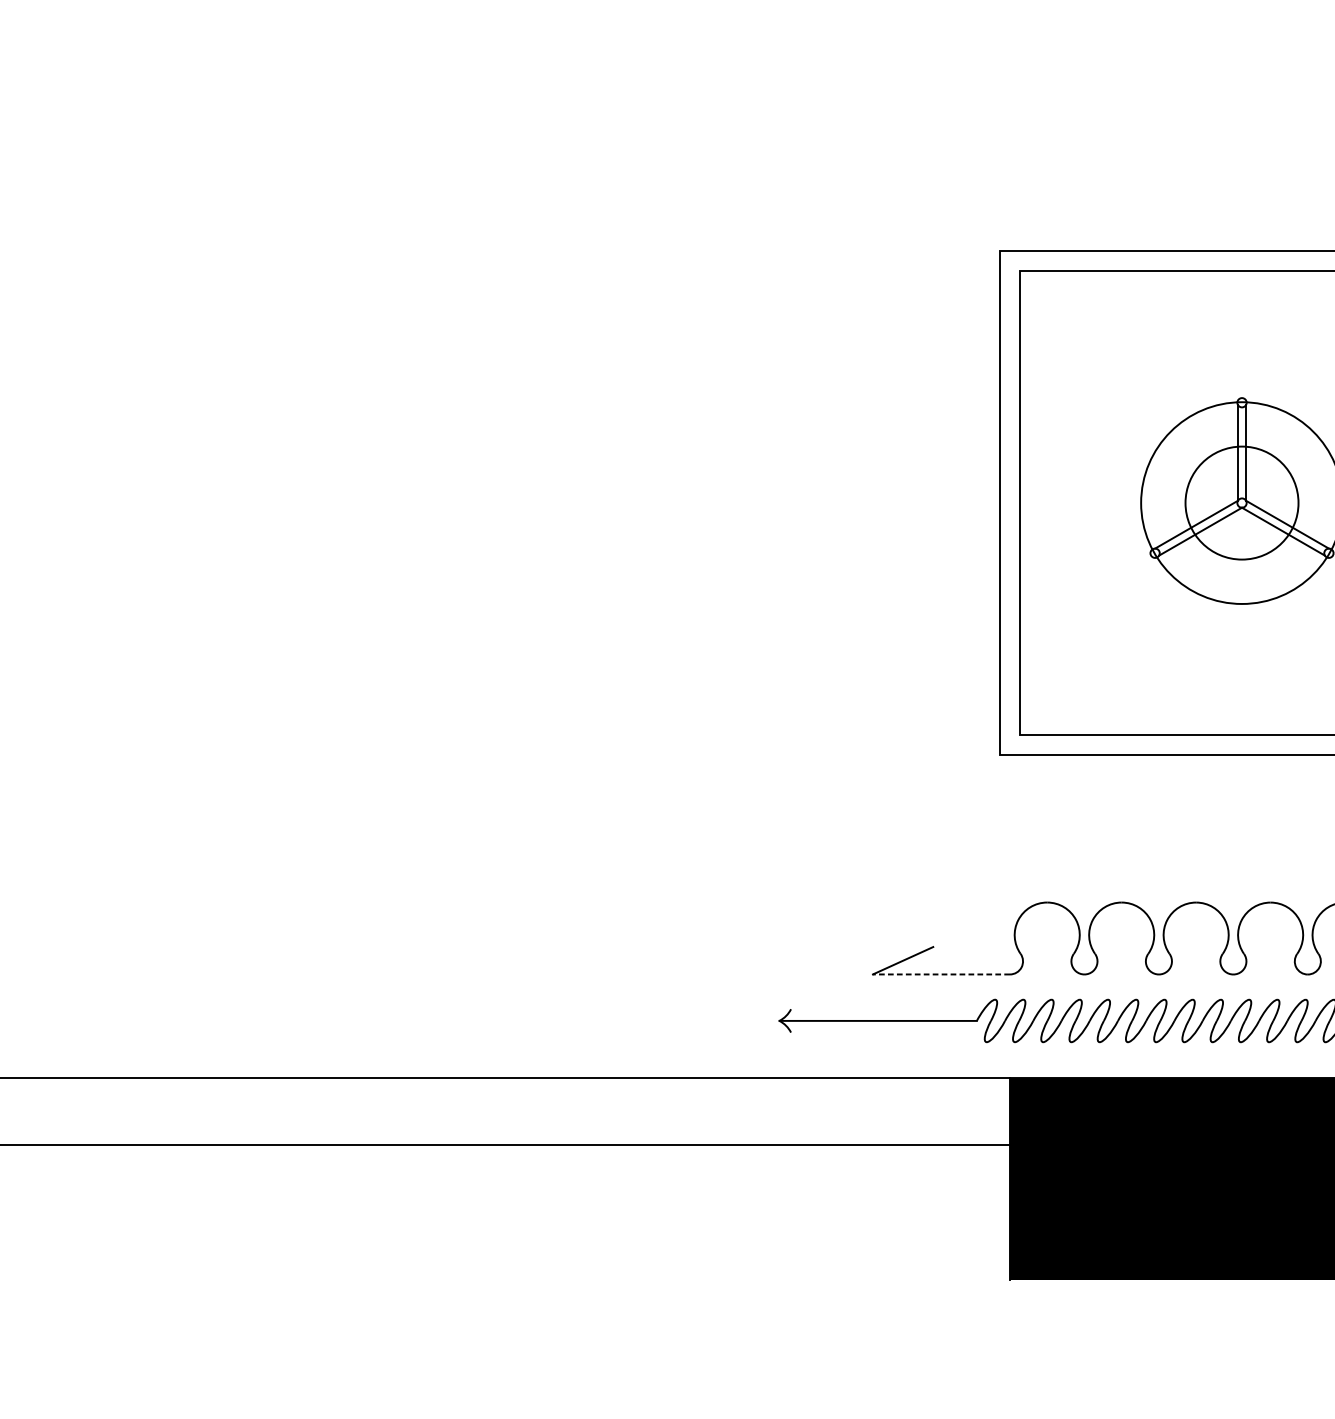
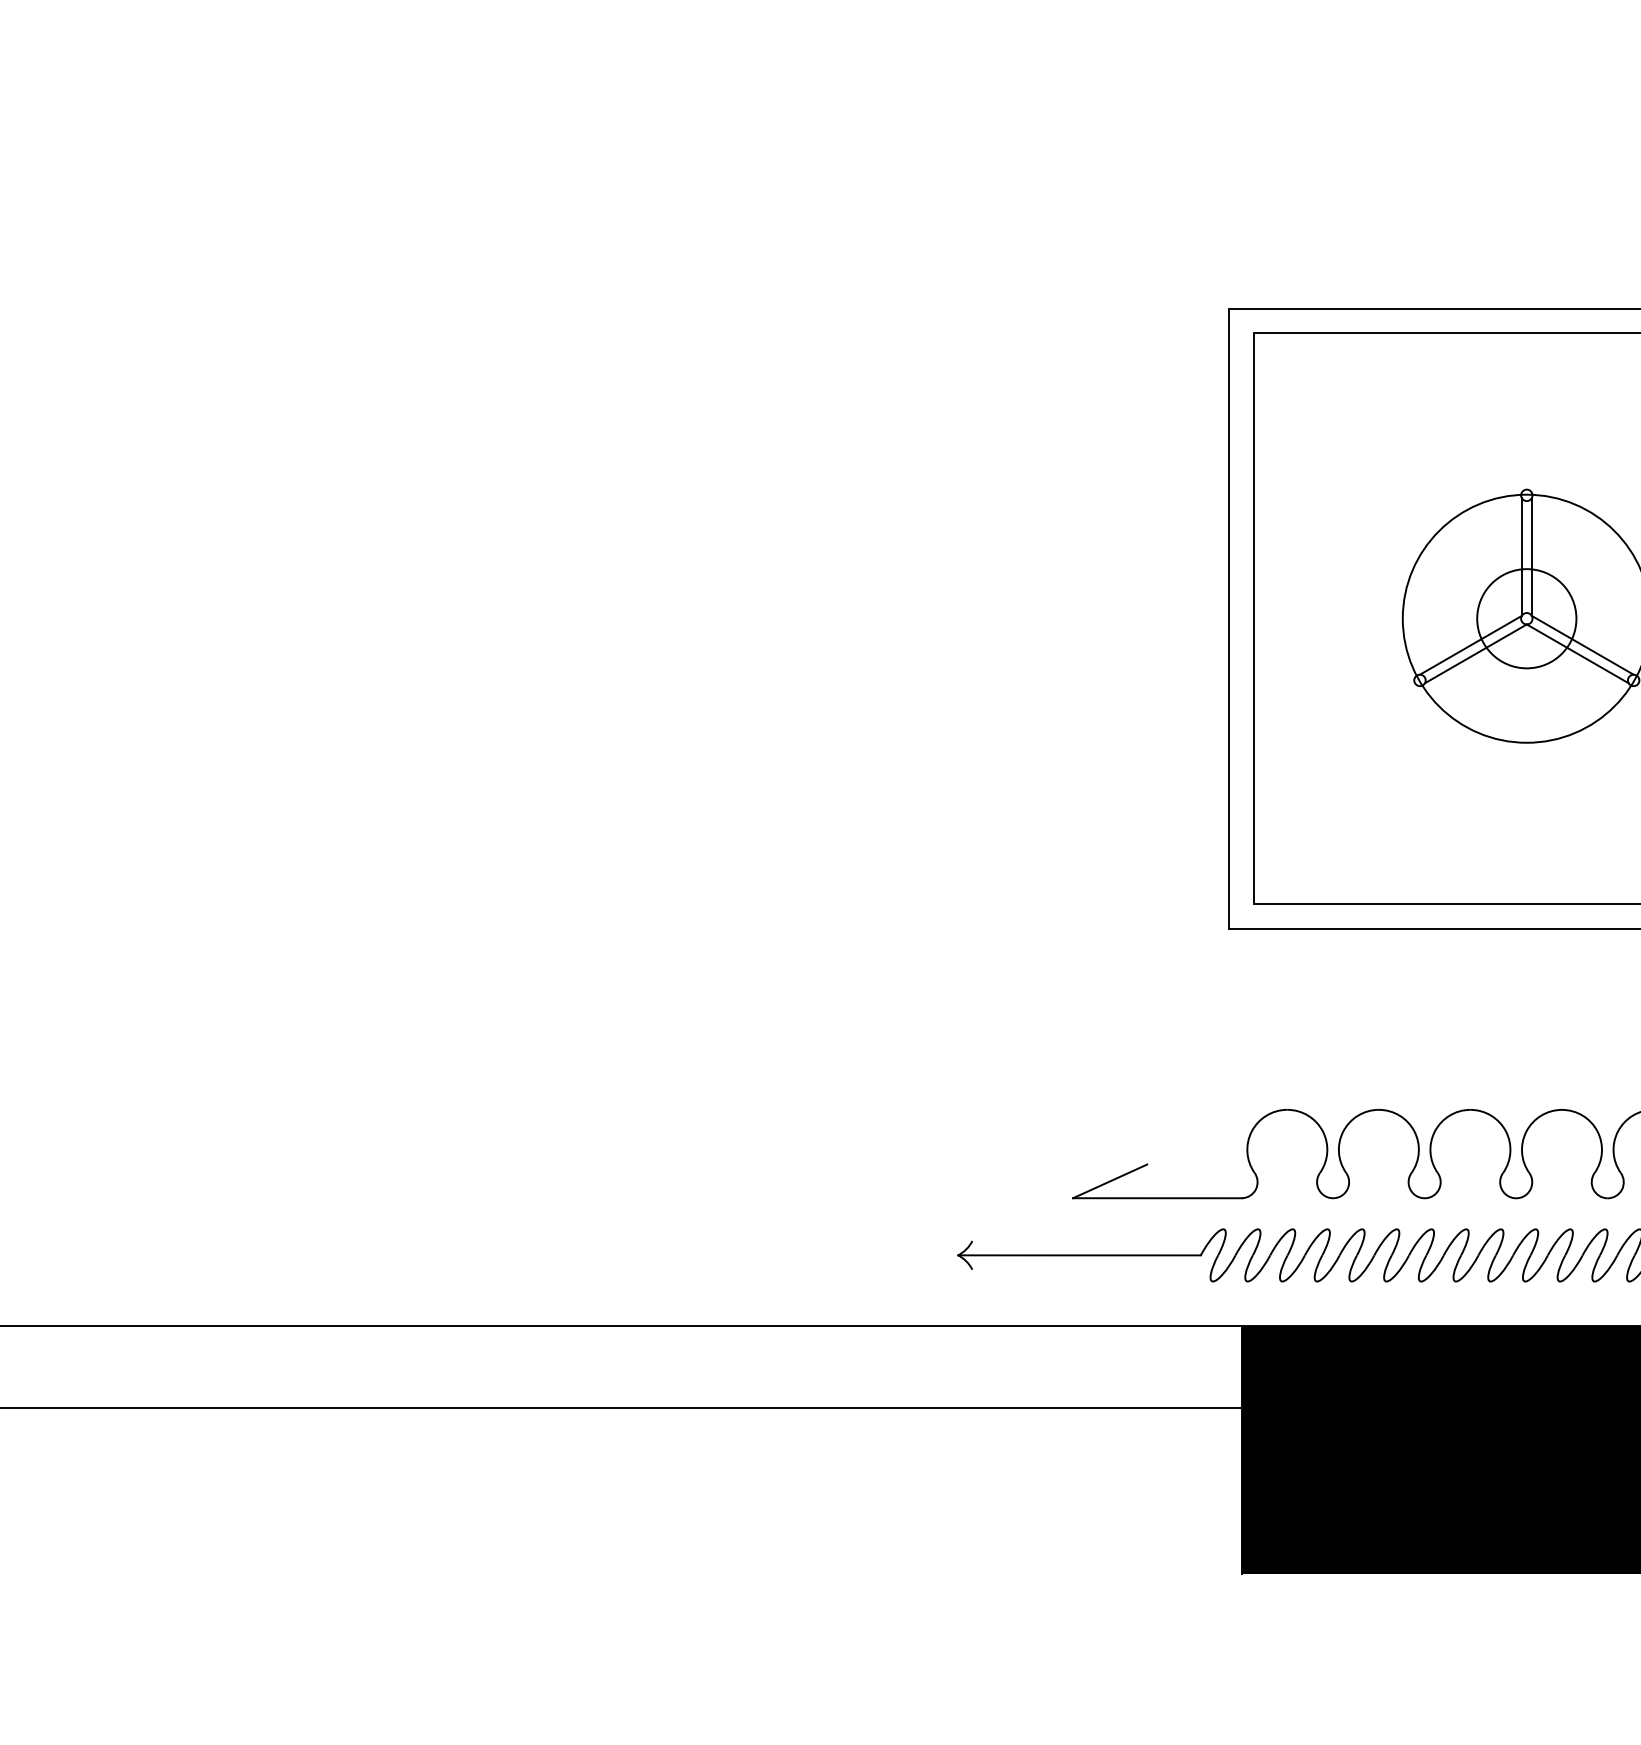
circle: (1241, 502) -> (1526, 618), size x0.71
line: (940, 974) -> (1156, 1198), dashed -> solid

